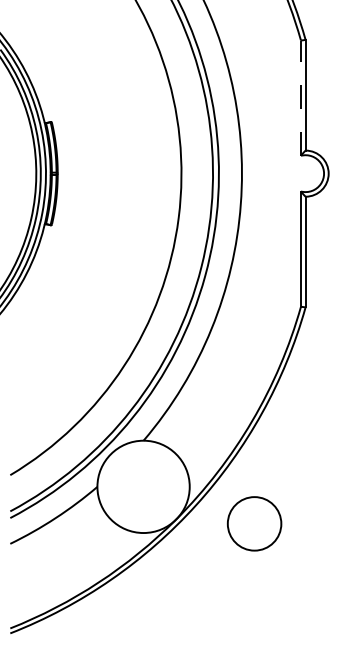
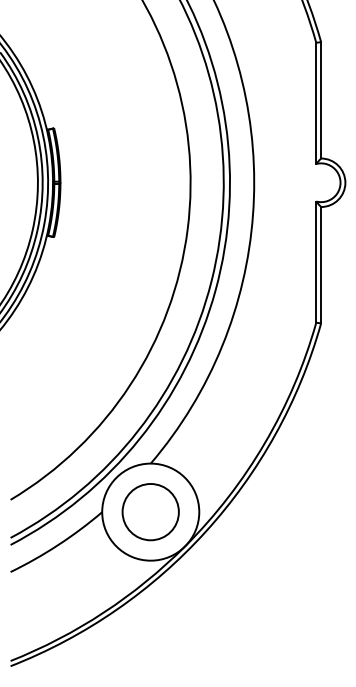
line: (301, 98) -> (316, 103), dashed -> solid
circle: (254, 523) -> (150, 511), moved

